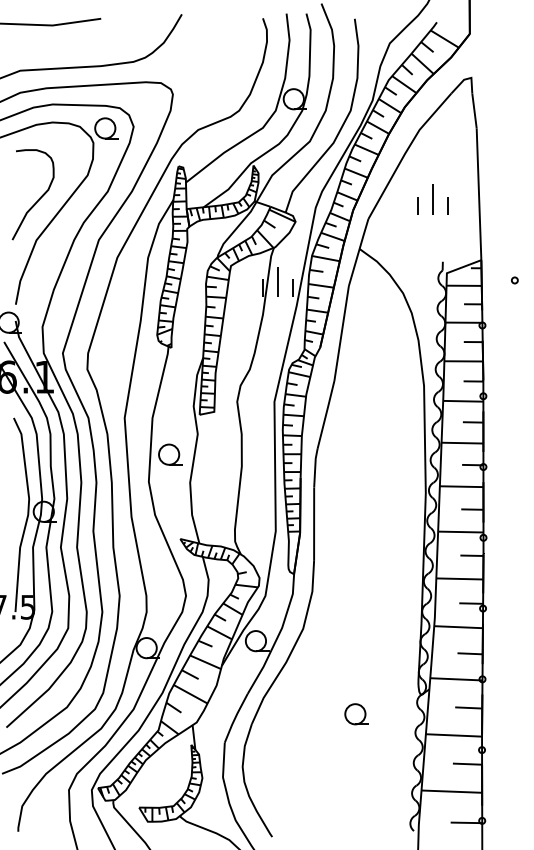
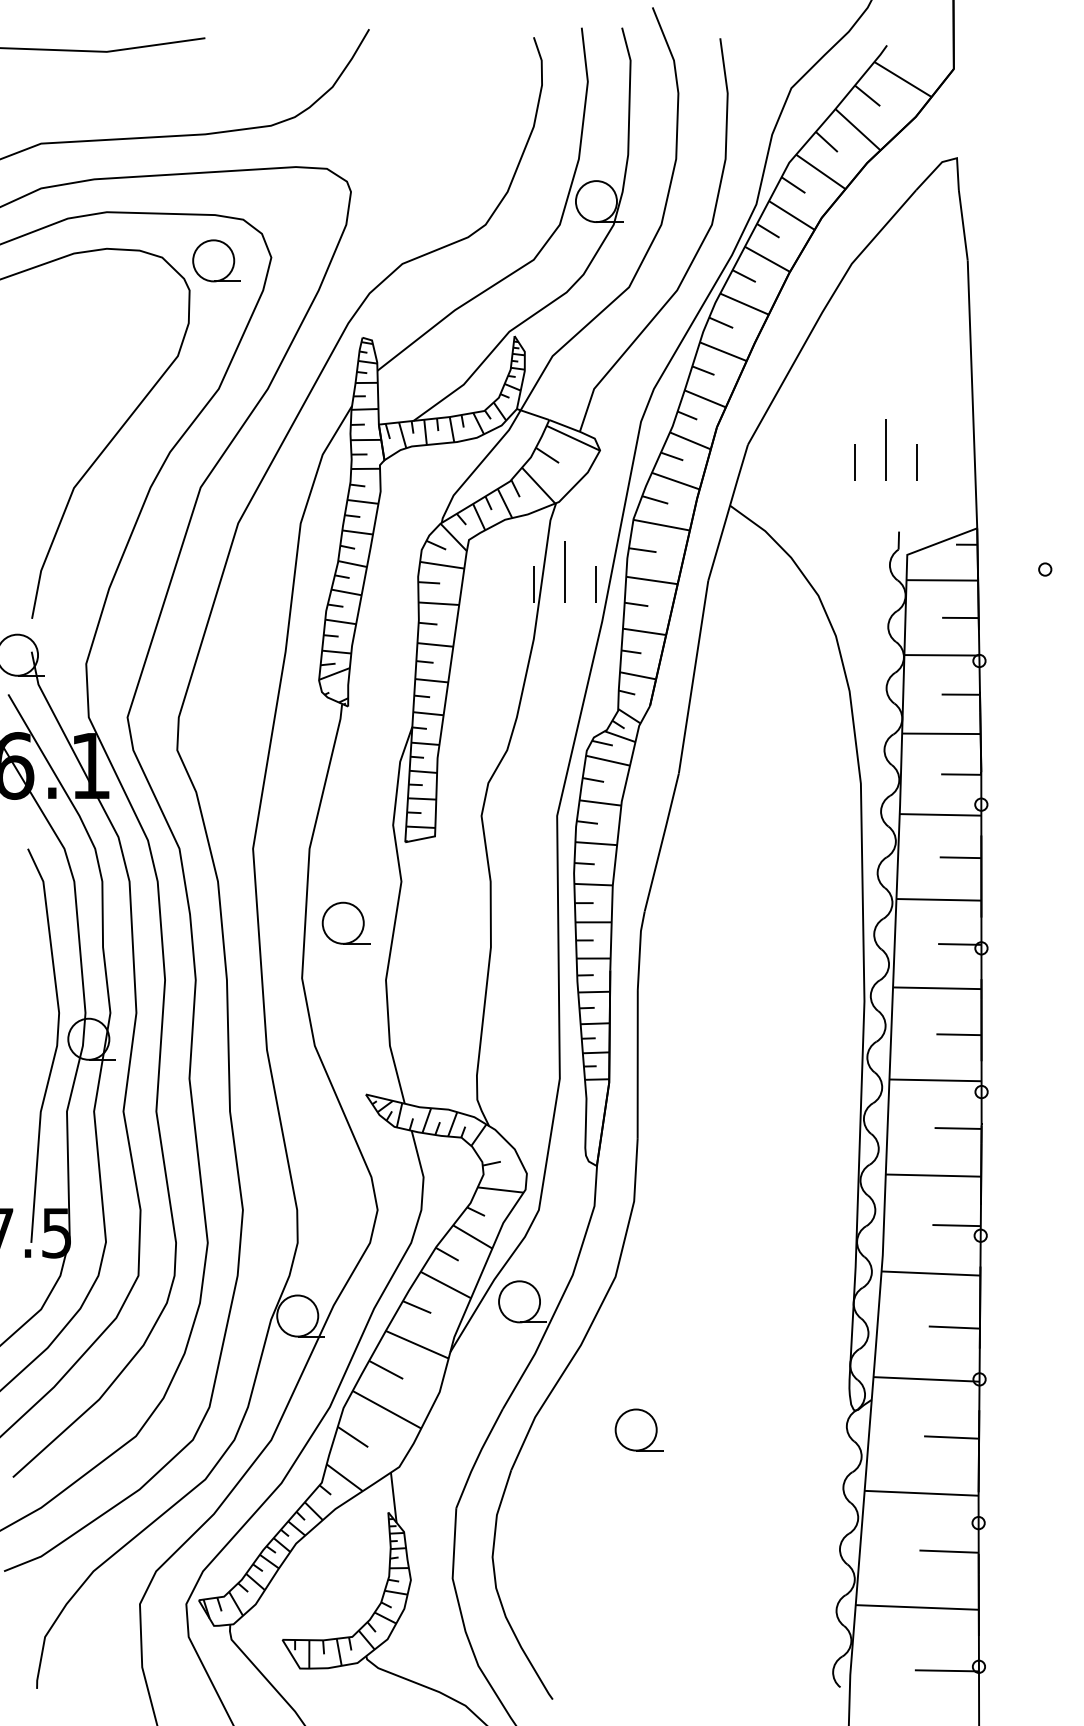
curve: (39, 197) -> (80, 401), removed
part: (432, 199) -> (884, 449), moved
part: (356, 714) -> (638, 1430), moved

